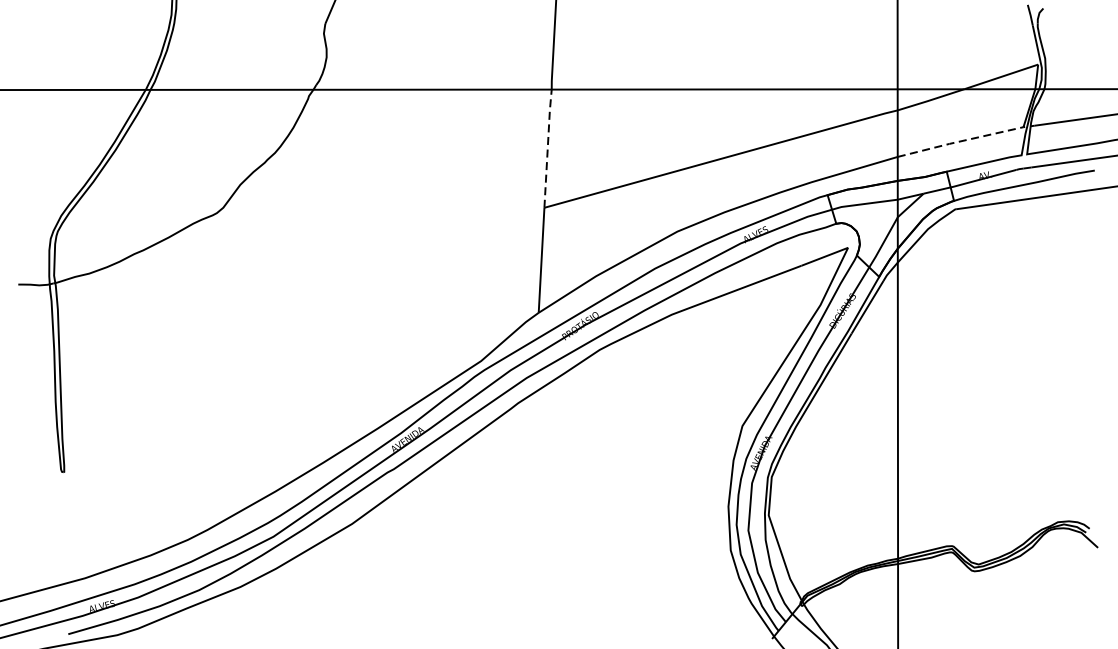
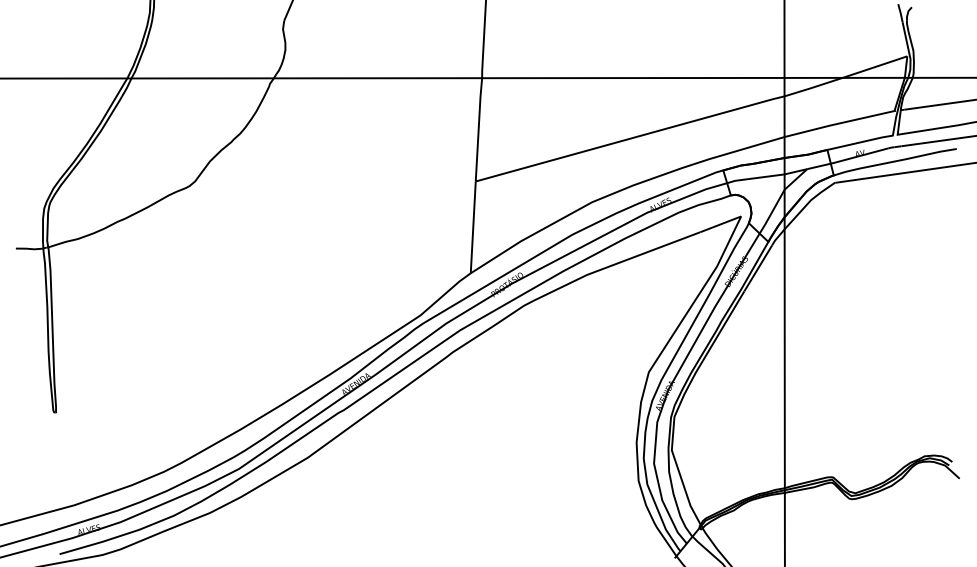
line: (961, 141) -> (840, 123), dashed -> solid
line: (547, 148) -> (478, 129), dashed -> solid

